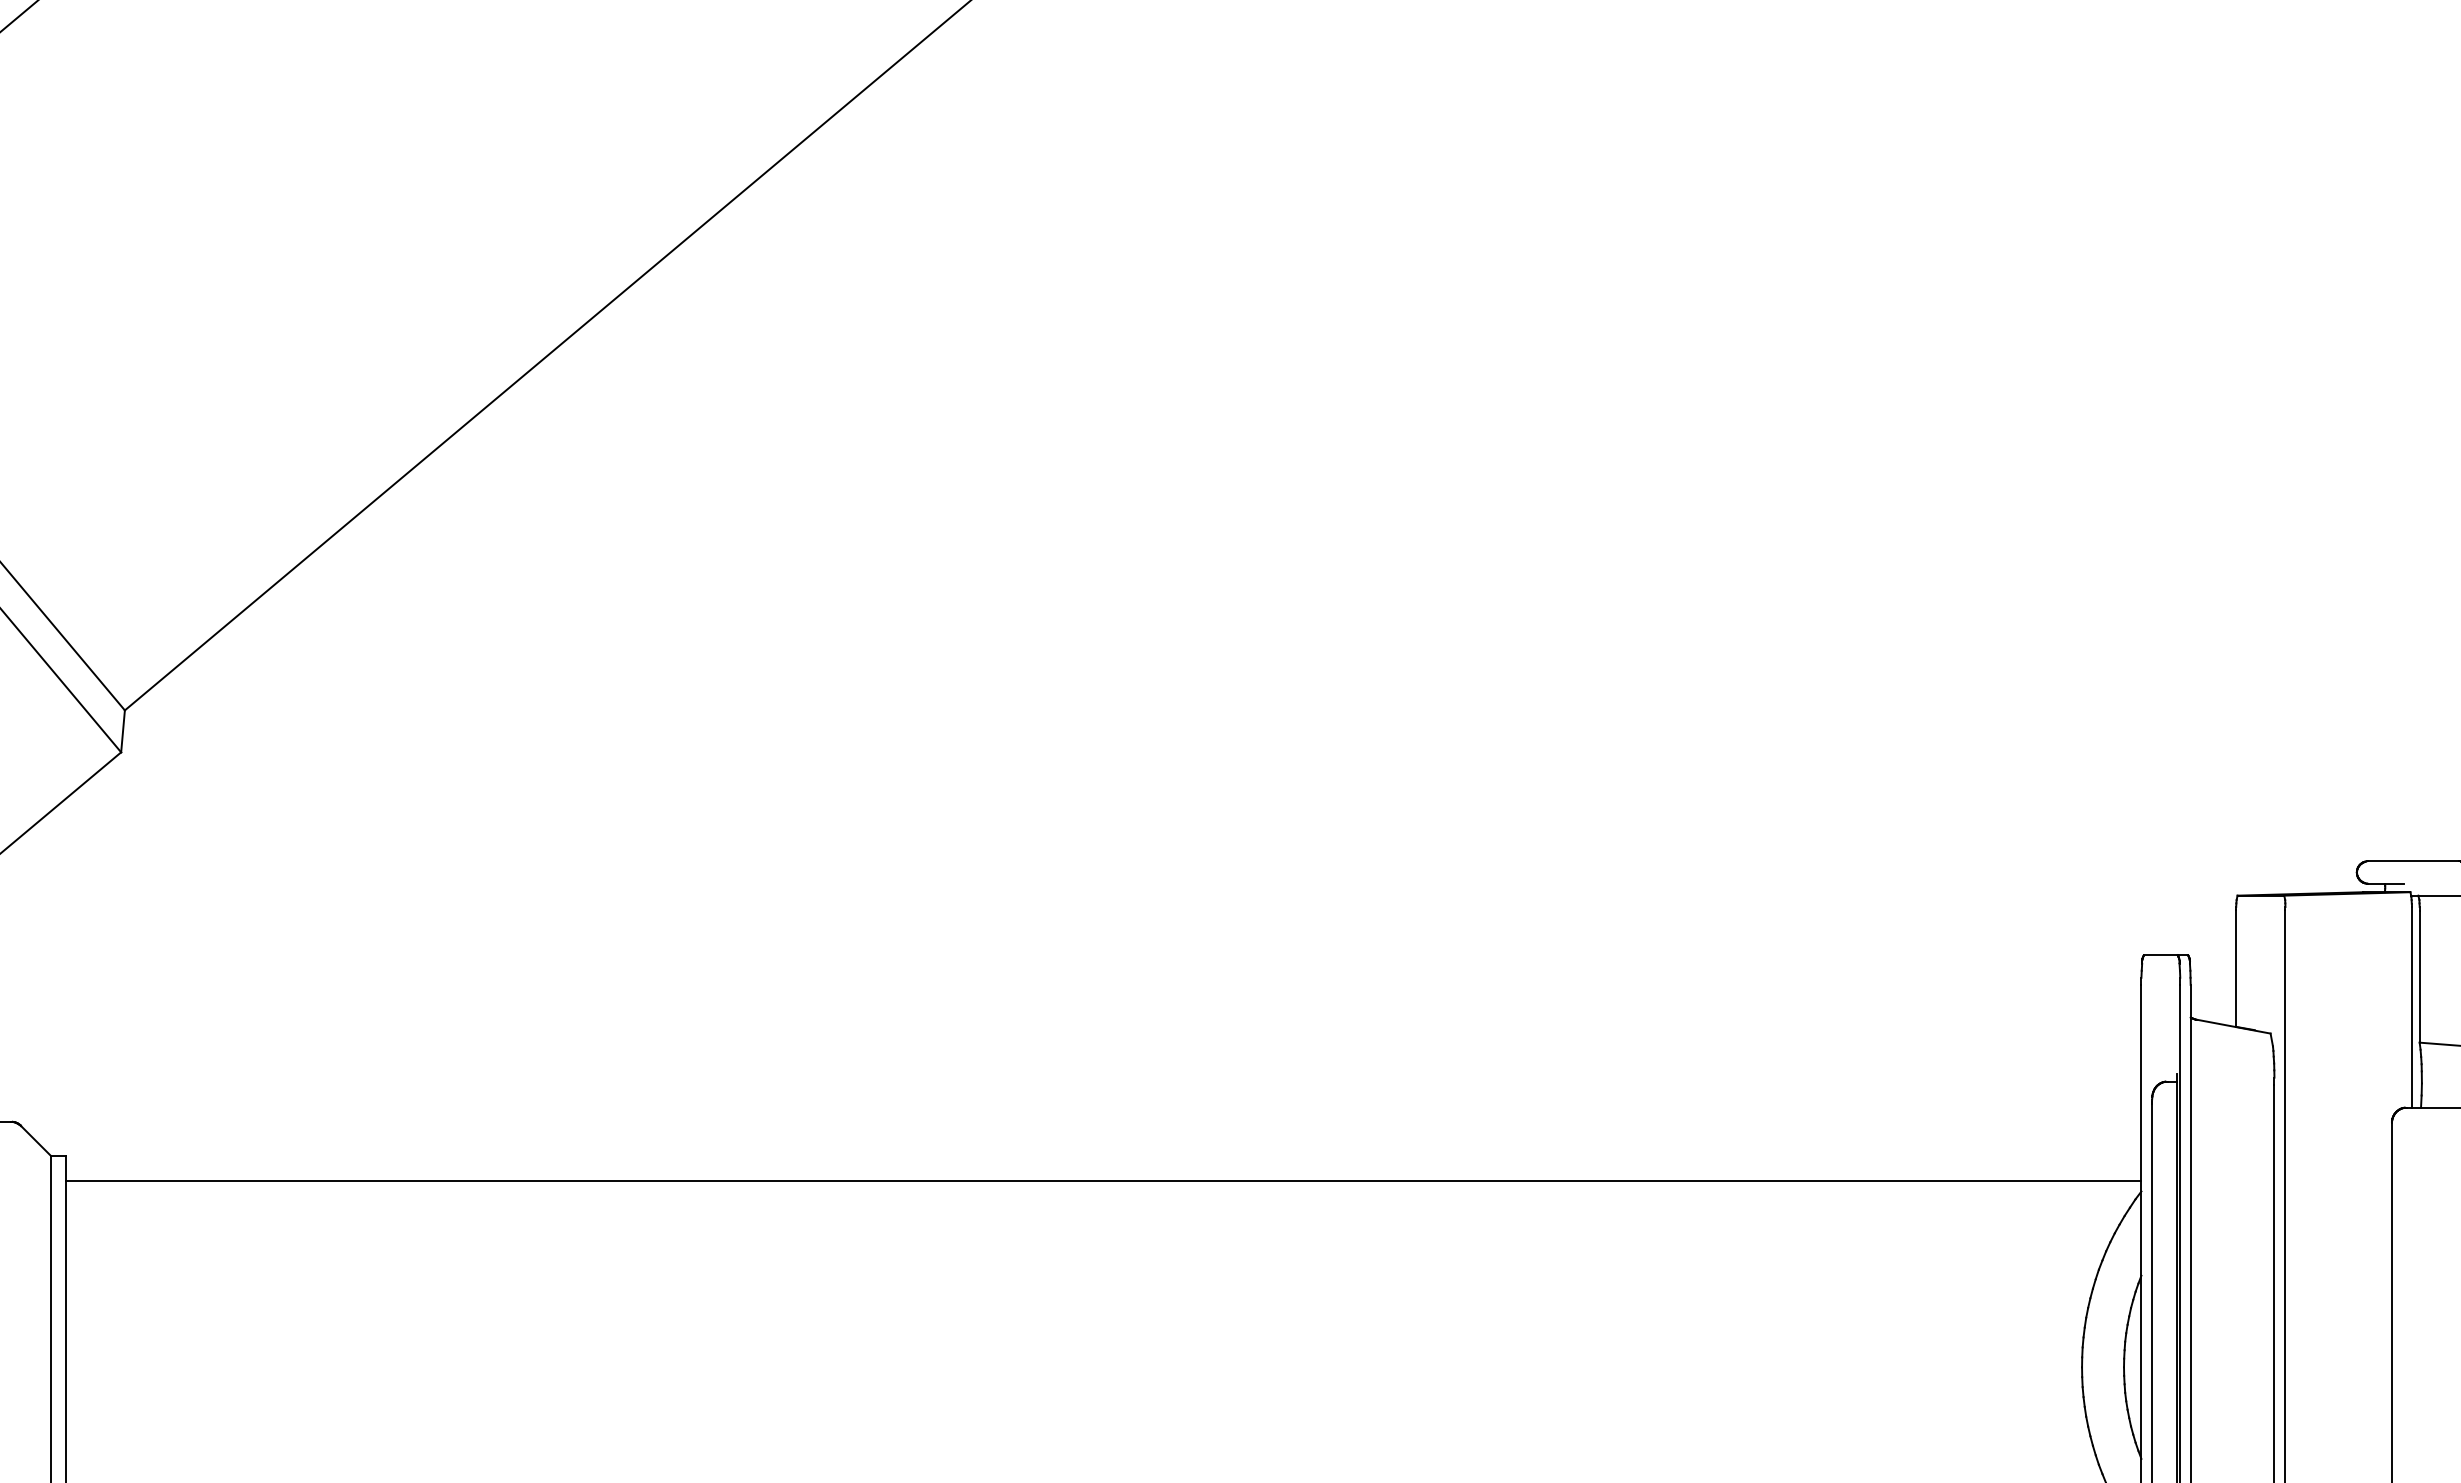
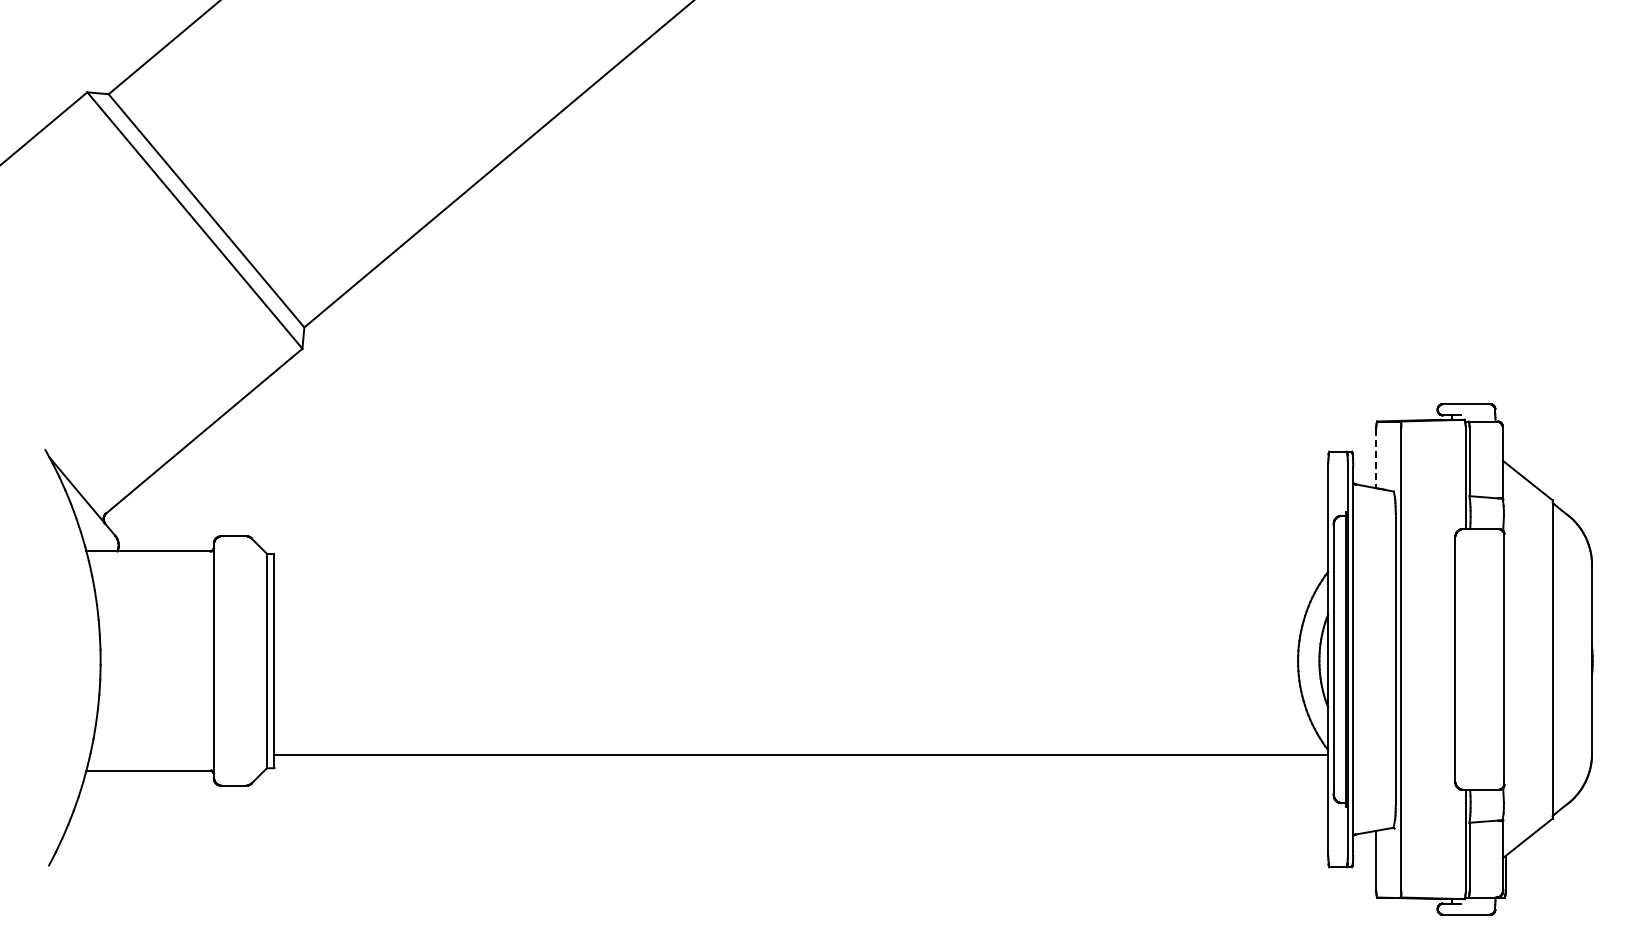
line: (2236, 968) -> (1376, 458), solid -> dashed
line: (1104, 1181) -> (801, 566), removed

